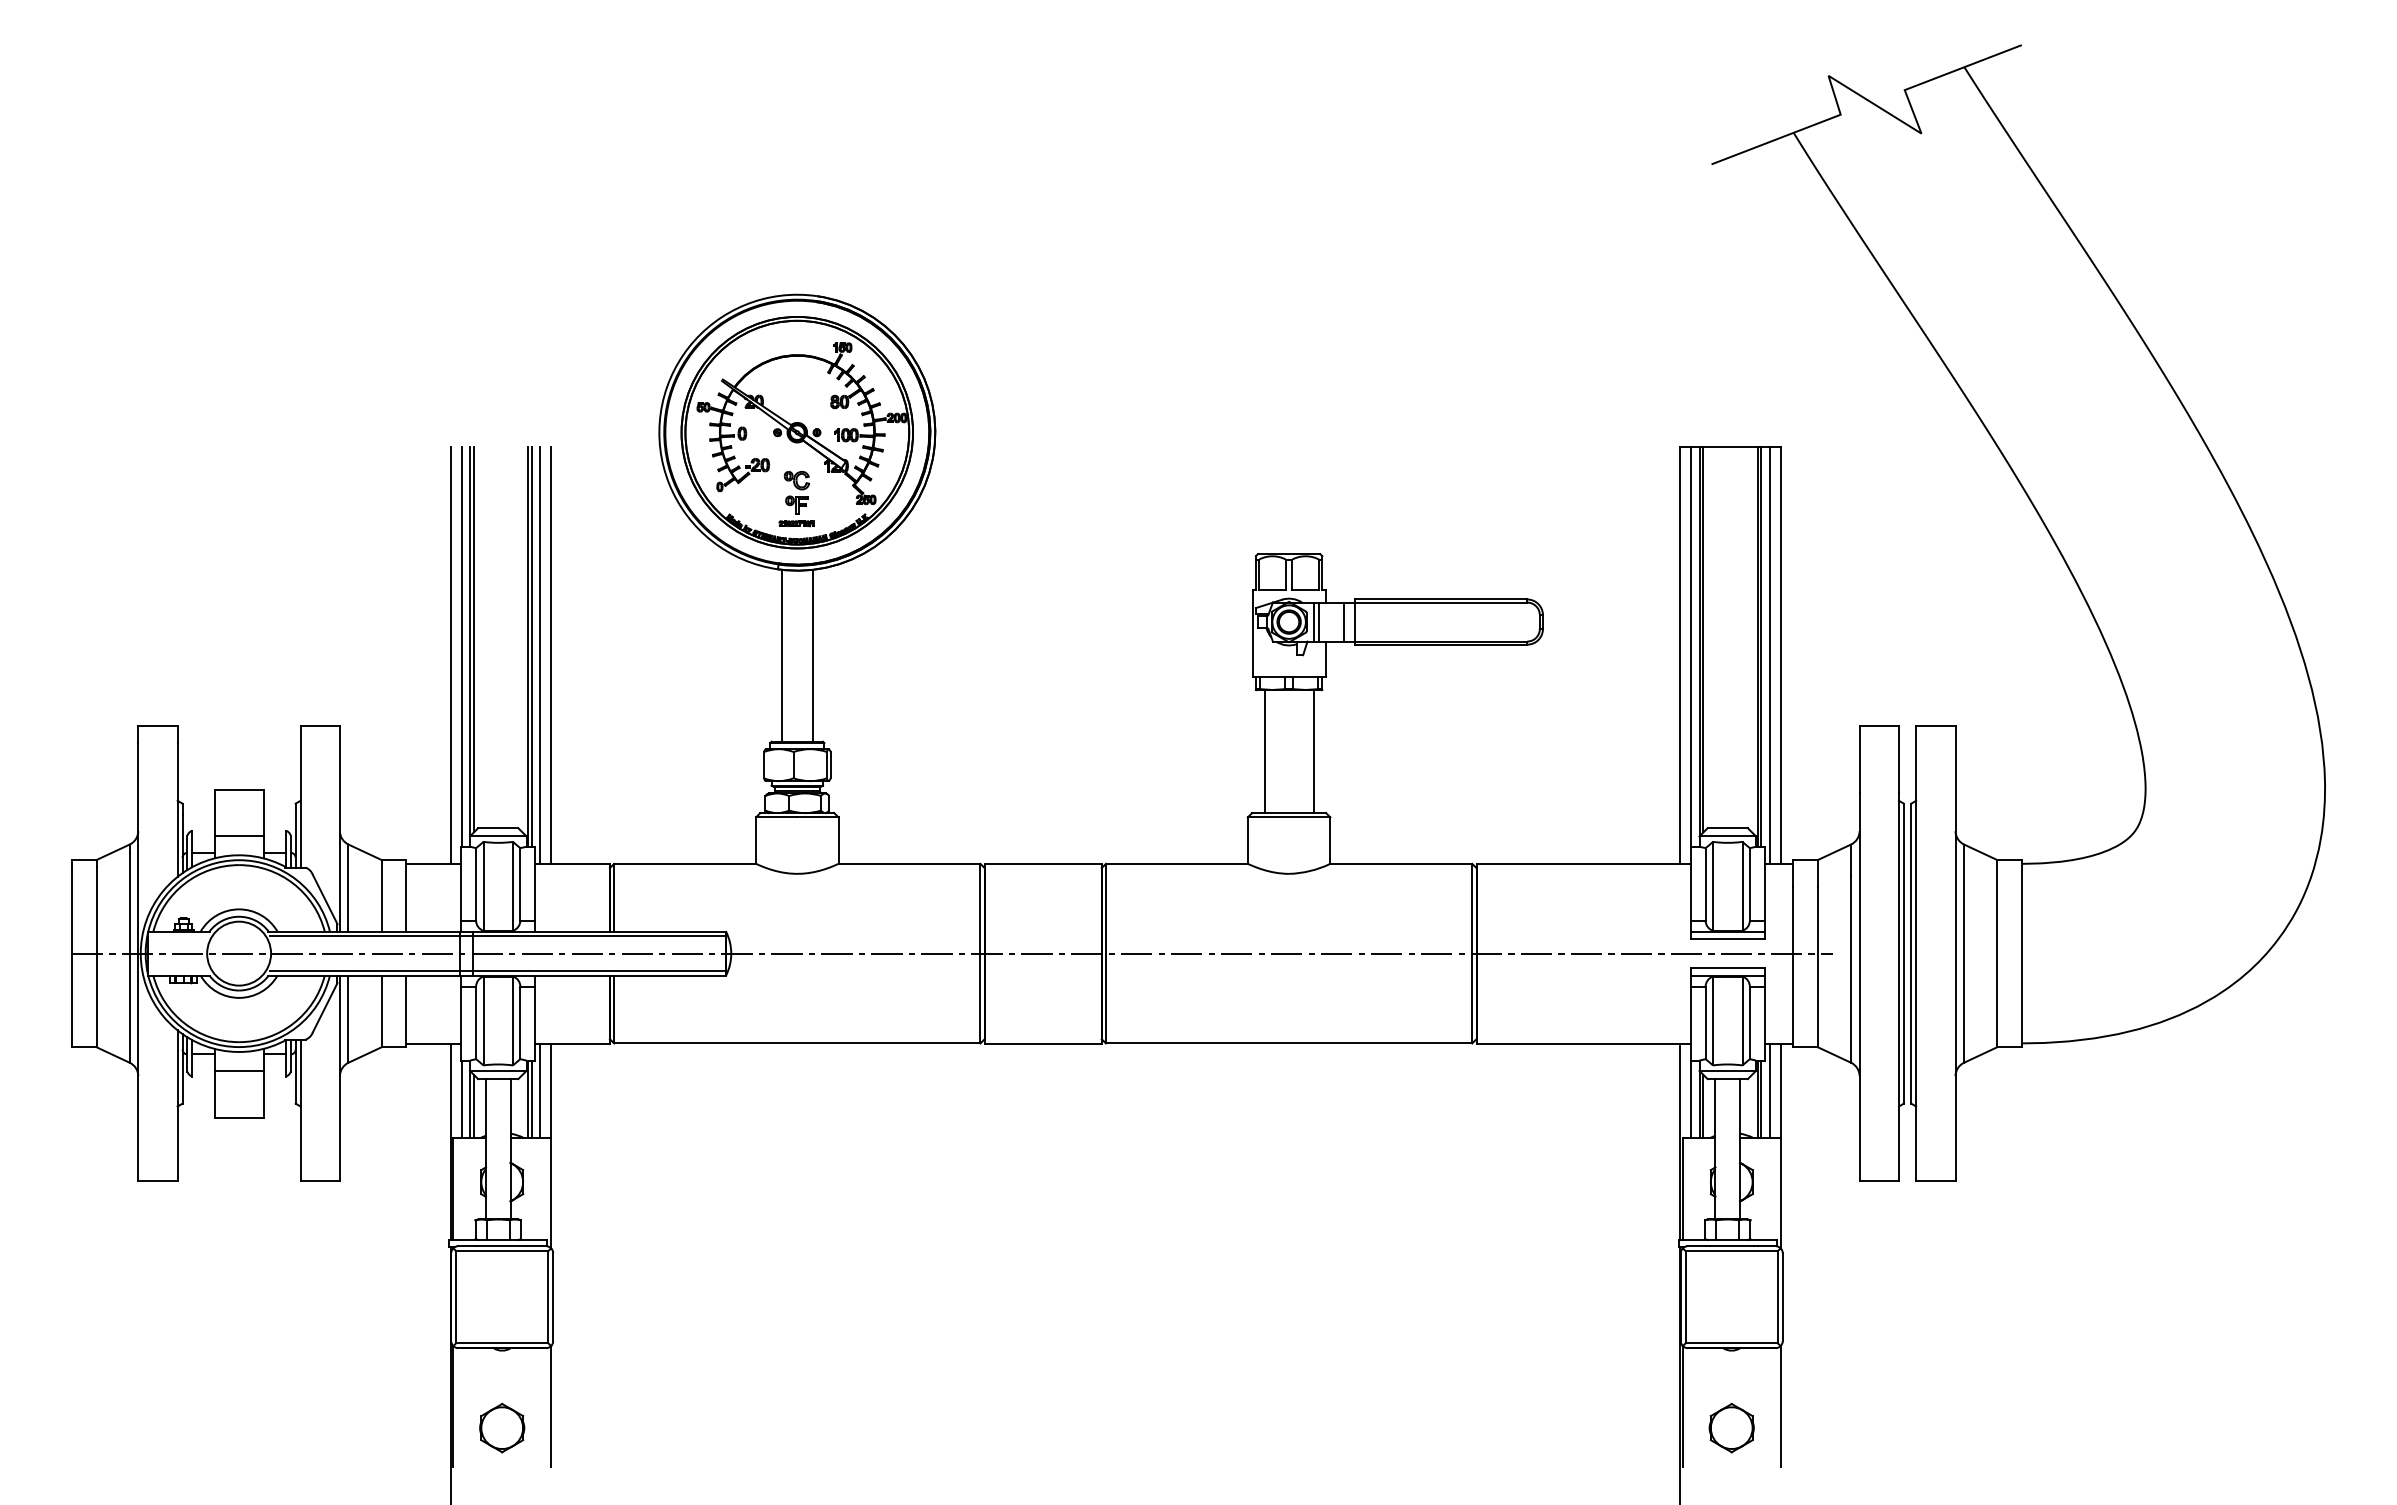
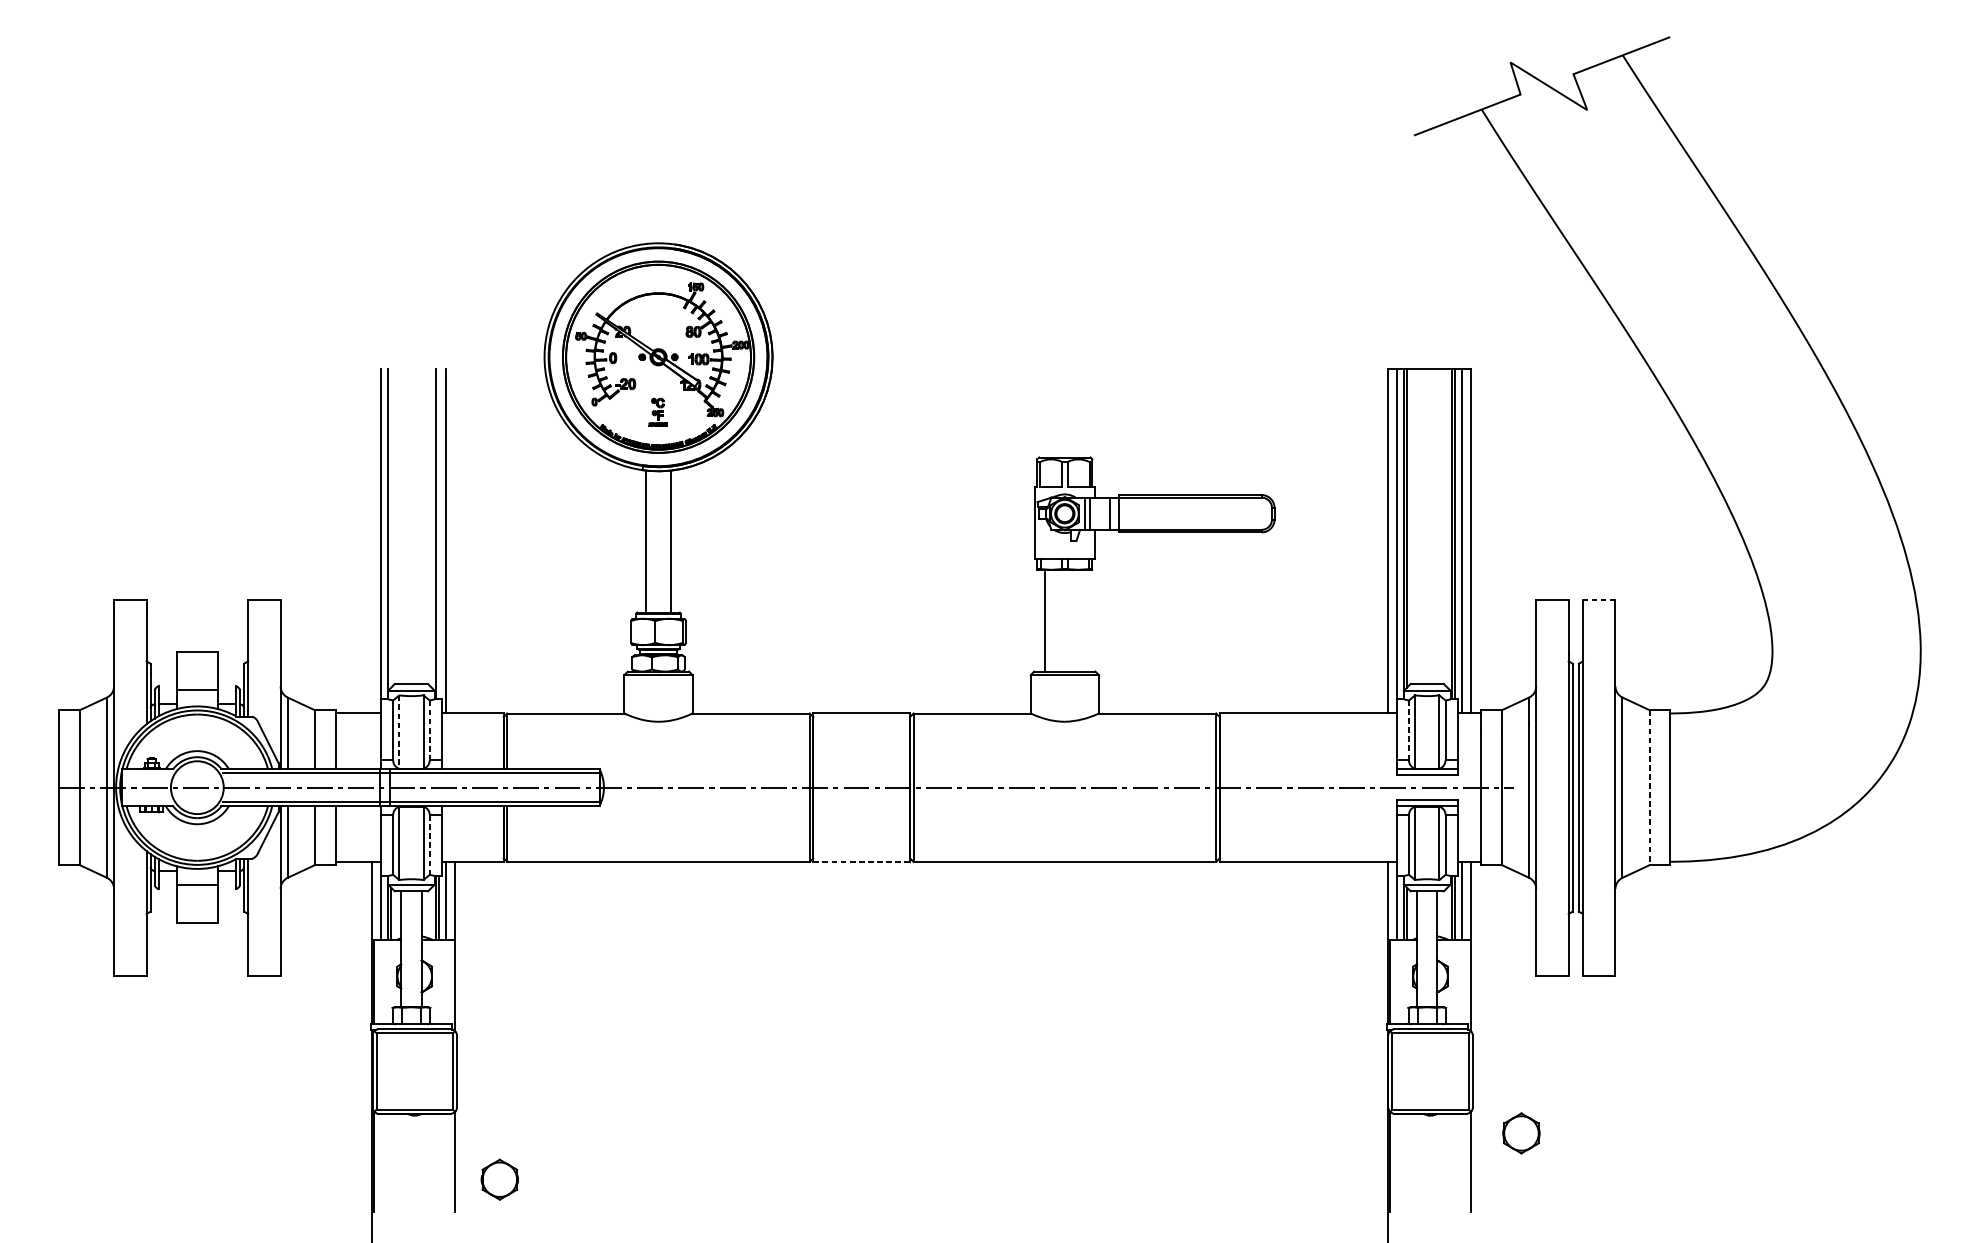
part: (796, 499) -> (657, 412), size x0.6
line: (473, 639) -> (391, 528), removed
line: (531, 646) -> (438, 533), removed
line: (450, 655) -> (372, 541), removed
line: (551, 655) -> (455, 541), removed
line: (1935, 726) -> (1598, 600), solid -> dashed
line: (1313, 751) -> (1085, 620), removed
line: (1705, 883) -> (1408, 729), solid -> dashed
line: (520, 884) -> (429, 730), solid -> dashed
line: (483, 886) -> (399, 732), solid -> dashed
line: (1997, 953) -> (1650, 787), solid -> dashed
line: (520, 1023) -> (429, 845), solid -> dashed
line: (1043, 1043) -> (861, 861), solid -> dashed
part: (502, 1427) -> (500, 1179), moved
part: (1731, 1427) -> (1521, 1132), moved

